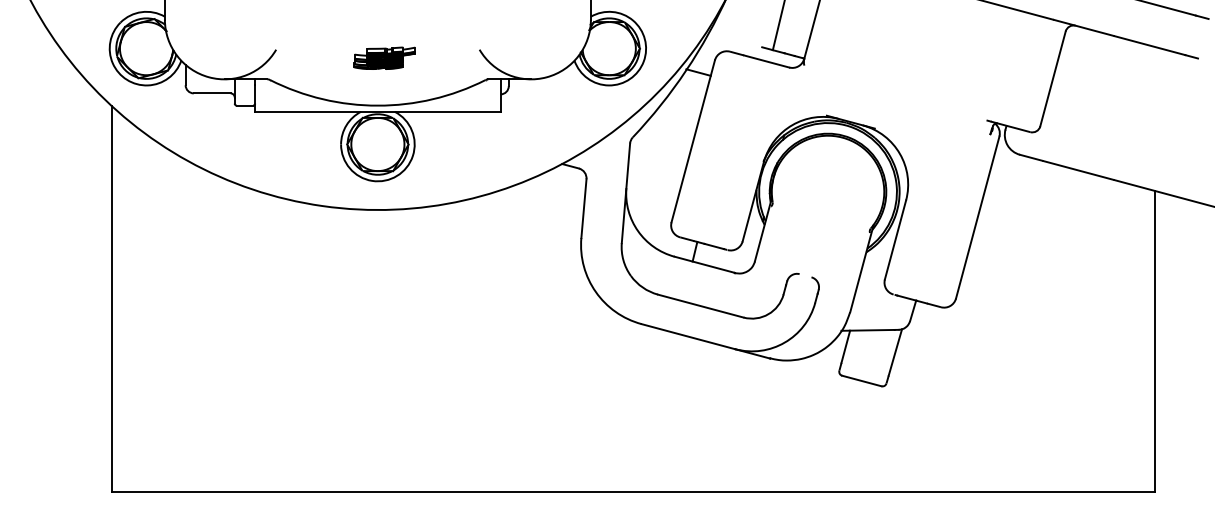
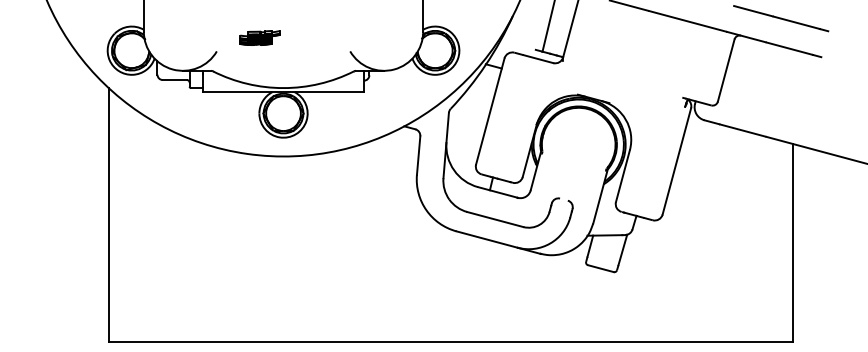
part: (383, 57) -> (259, 37), moved

